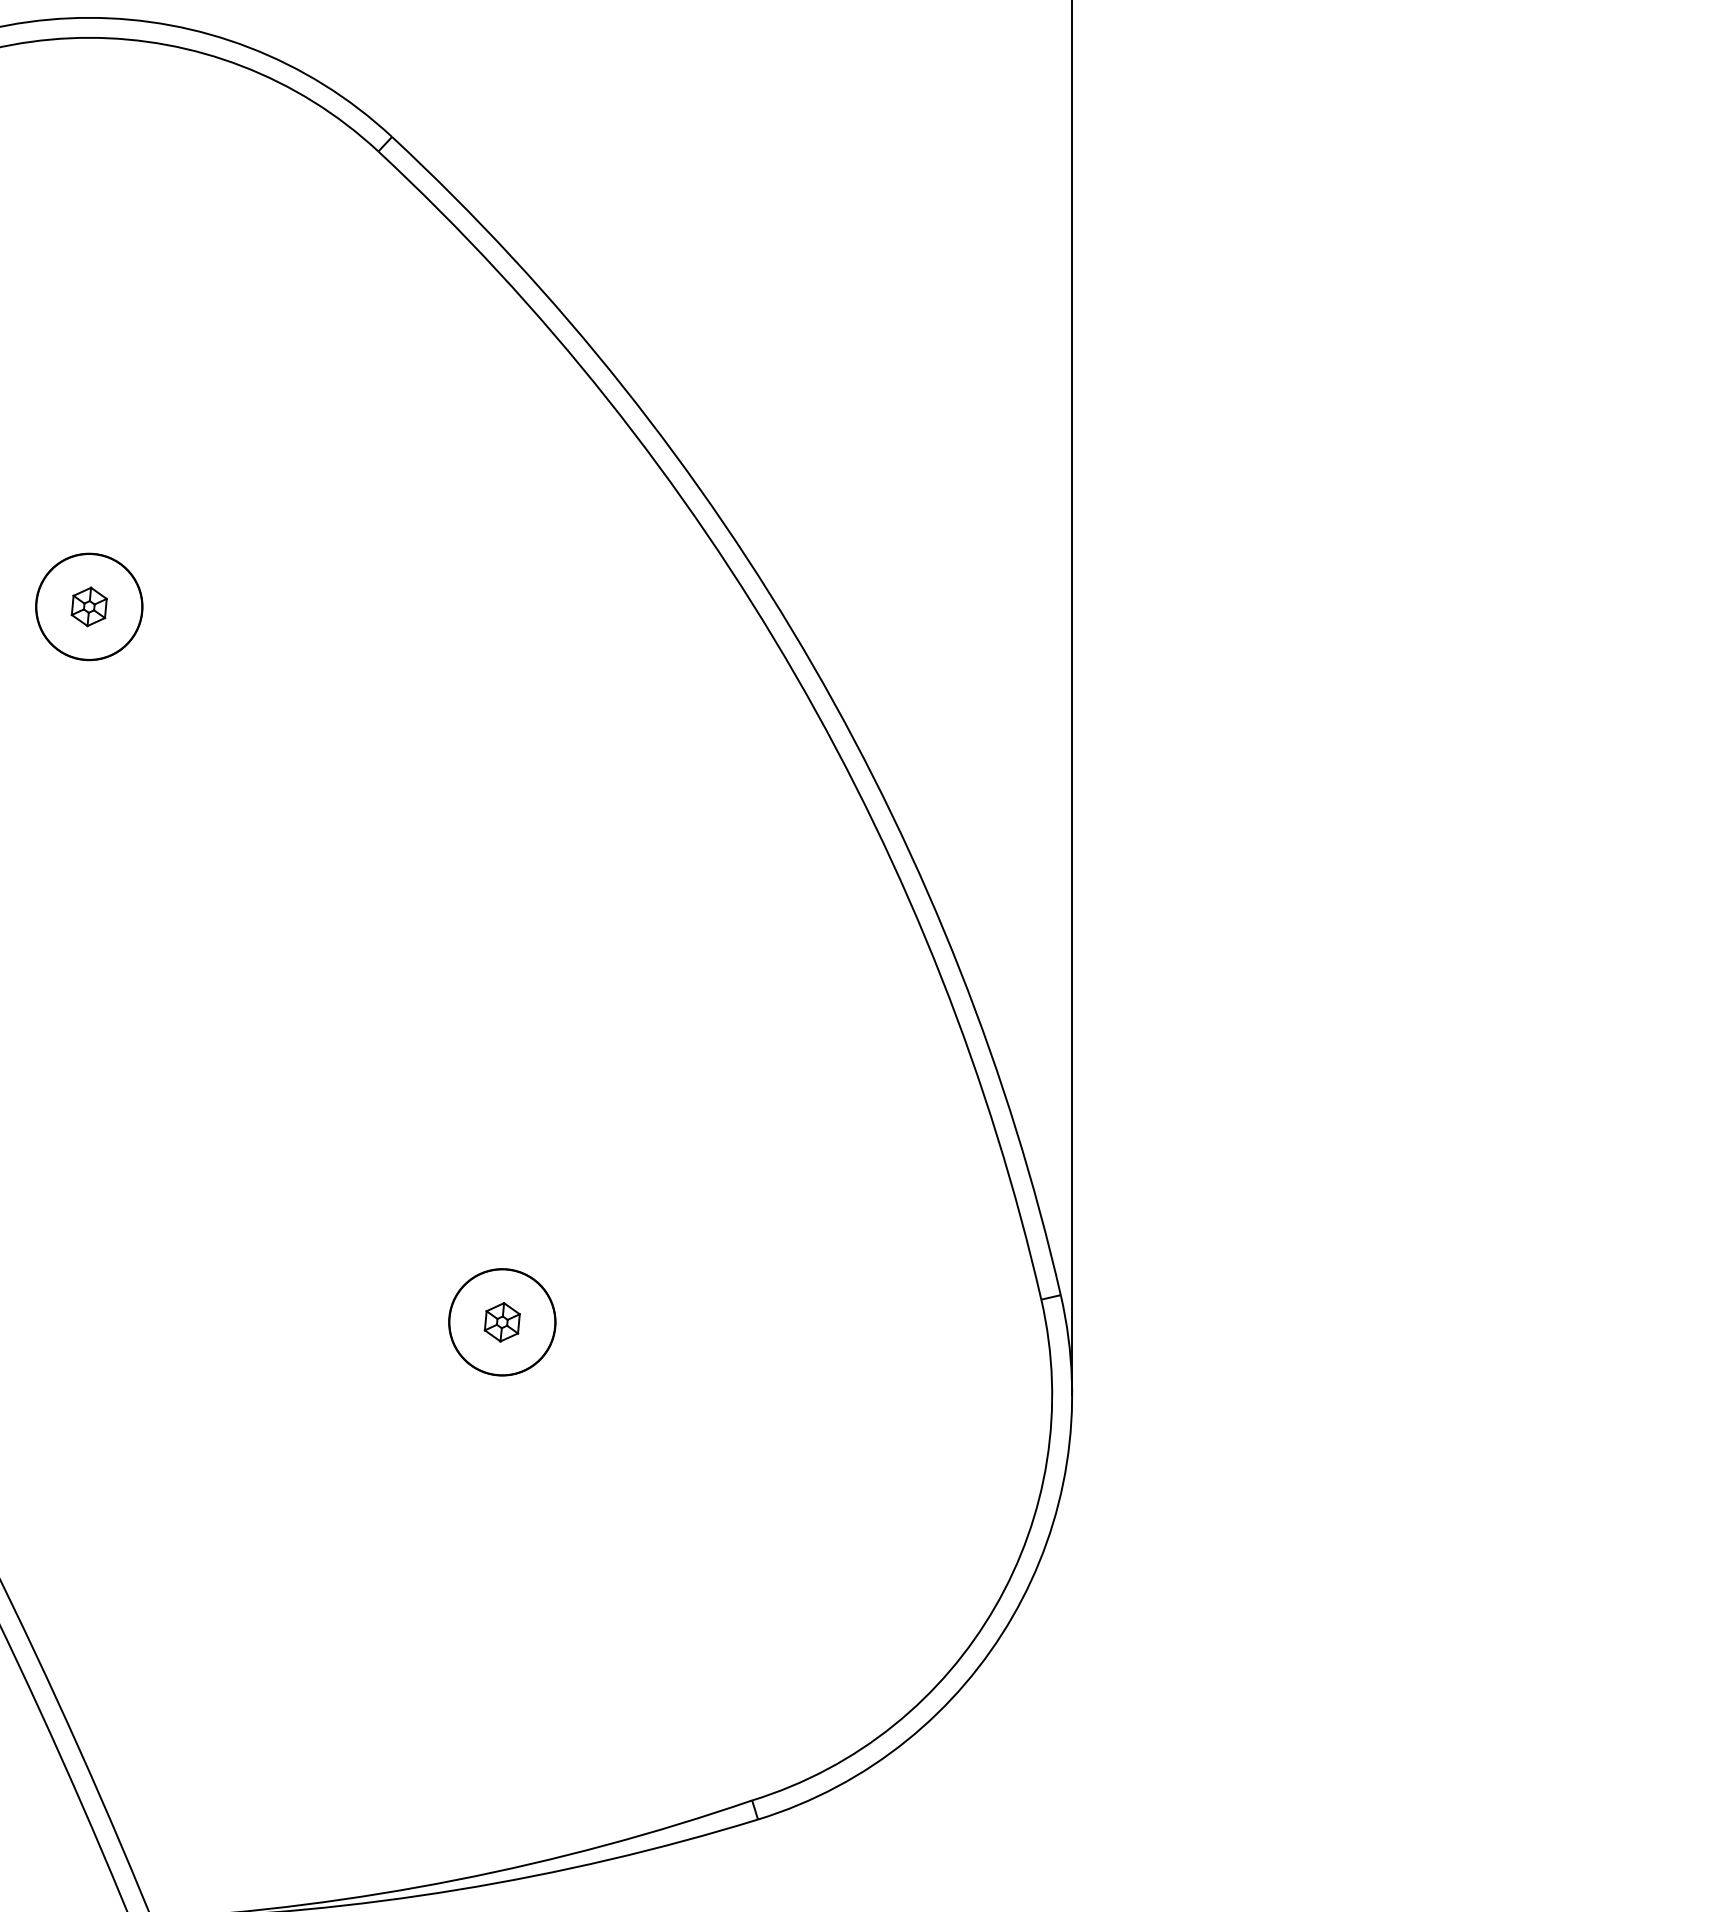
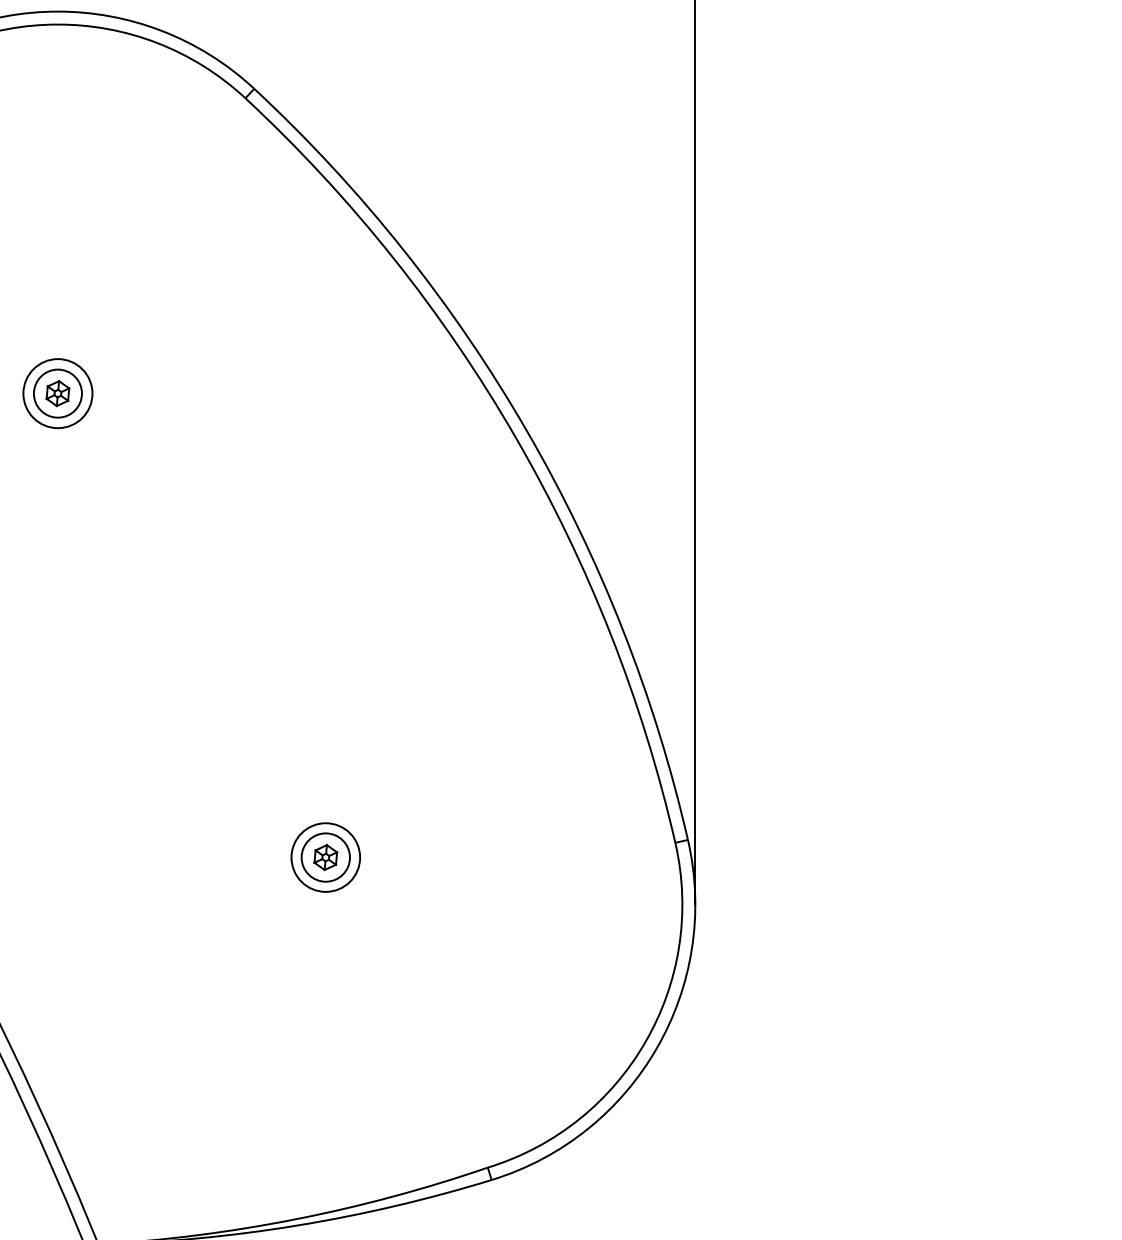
circle: (88, 606) -> (57, 393), size x0.7
circle: (501, 1322) -> (325, 857), size x0.7

